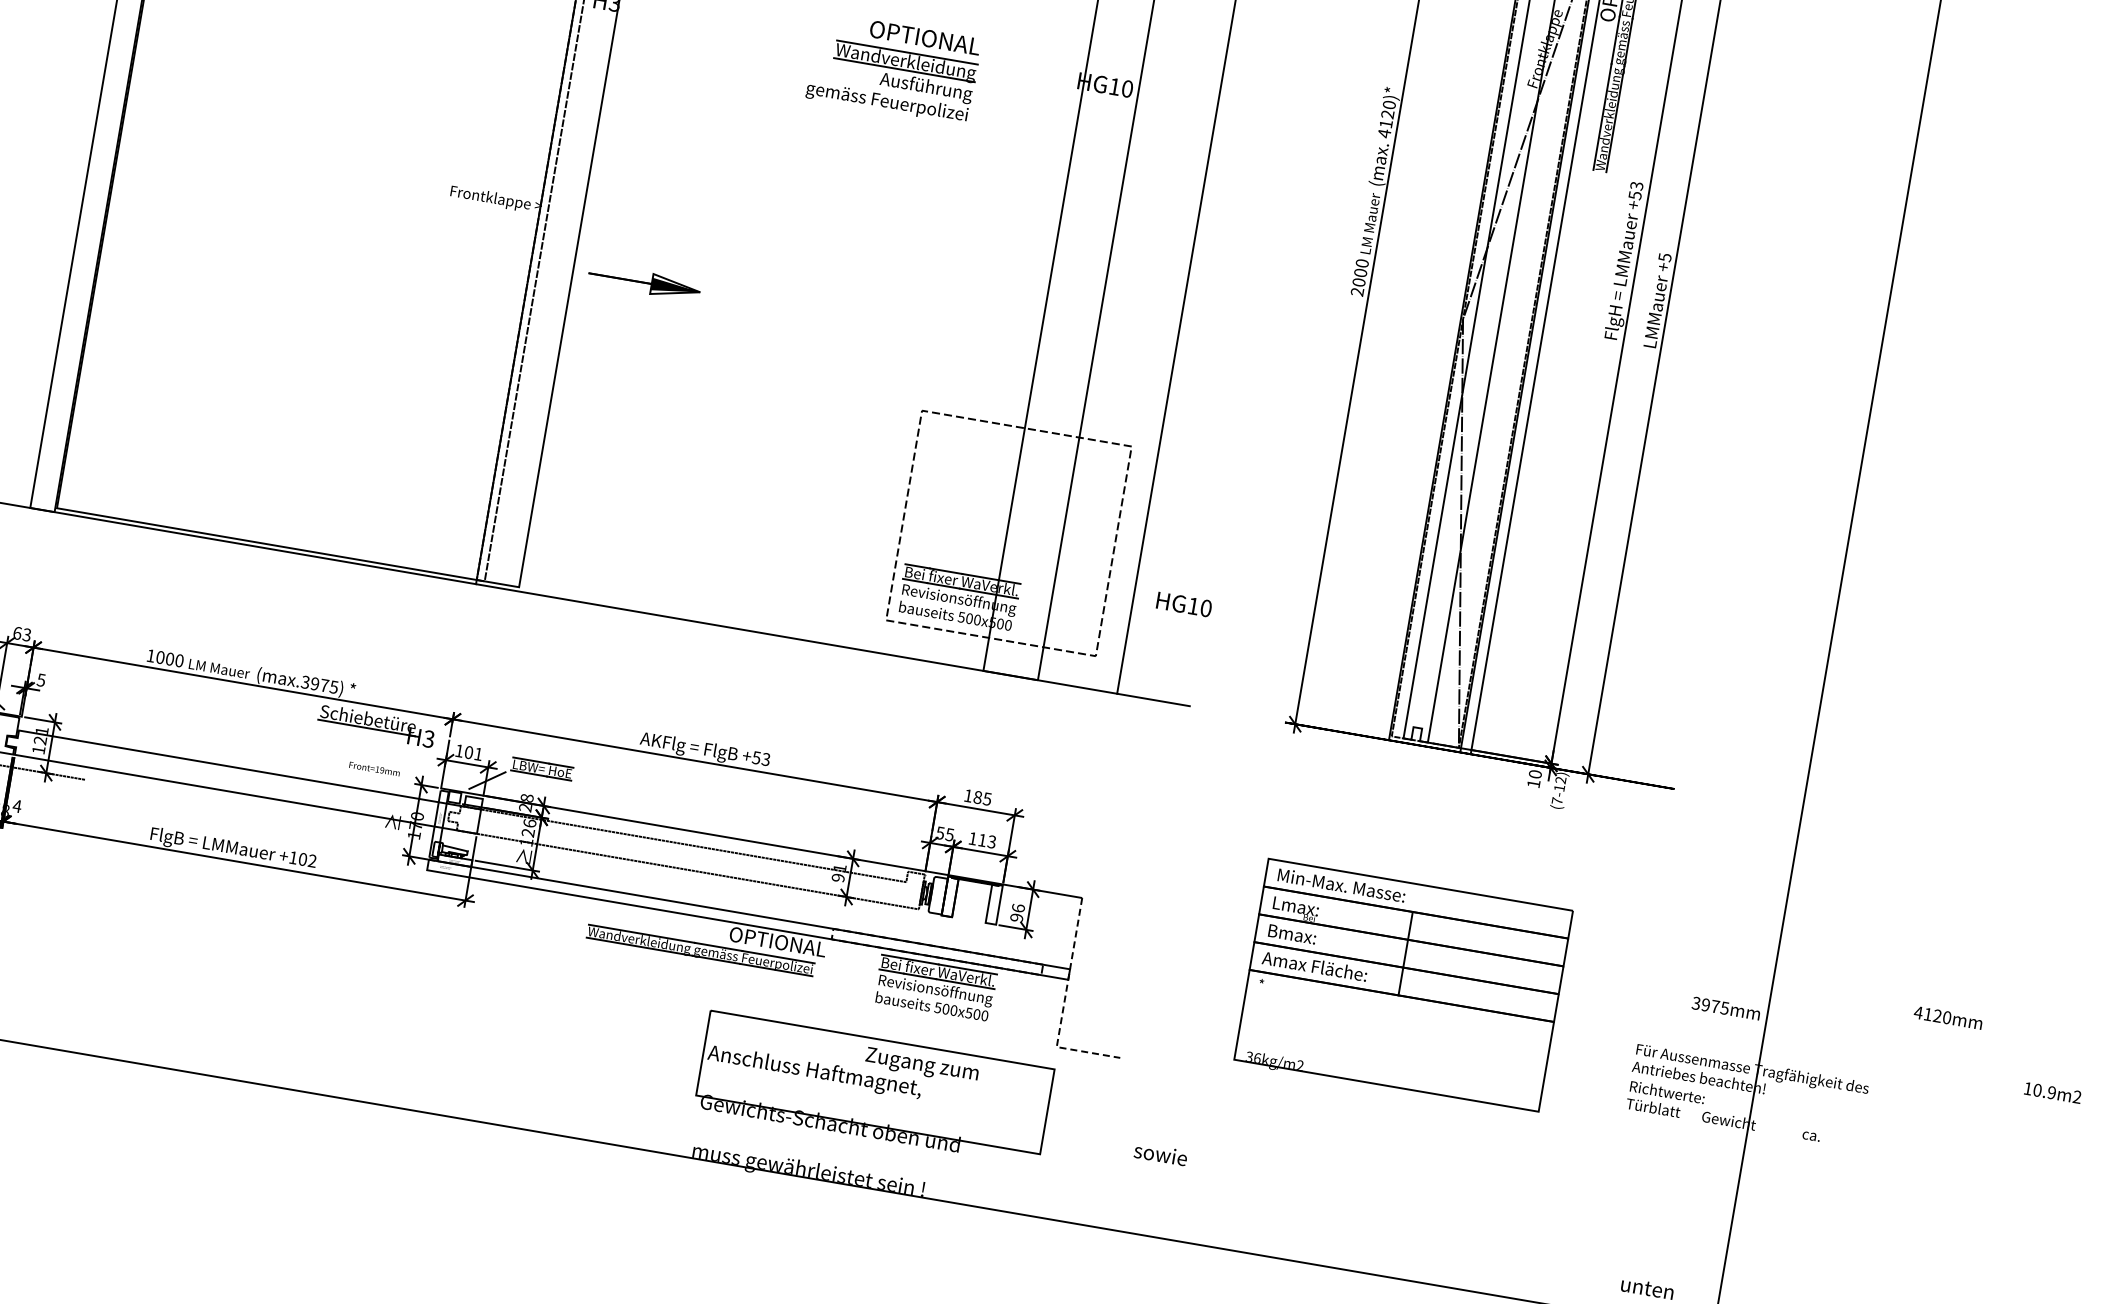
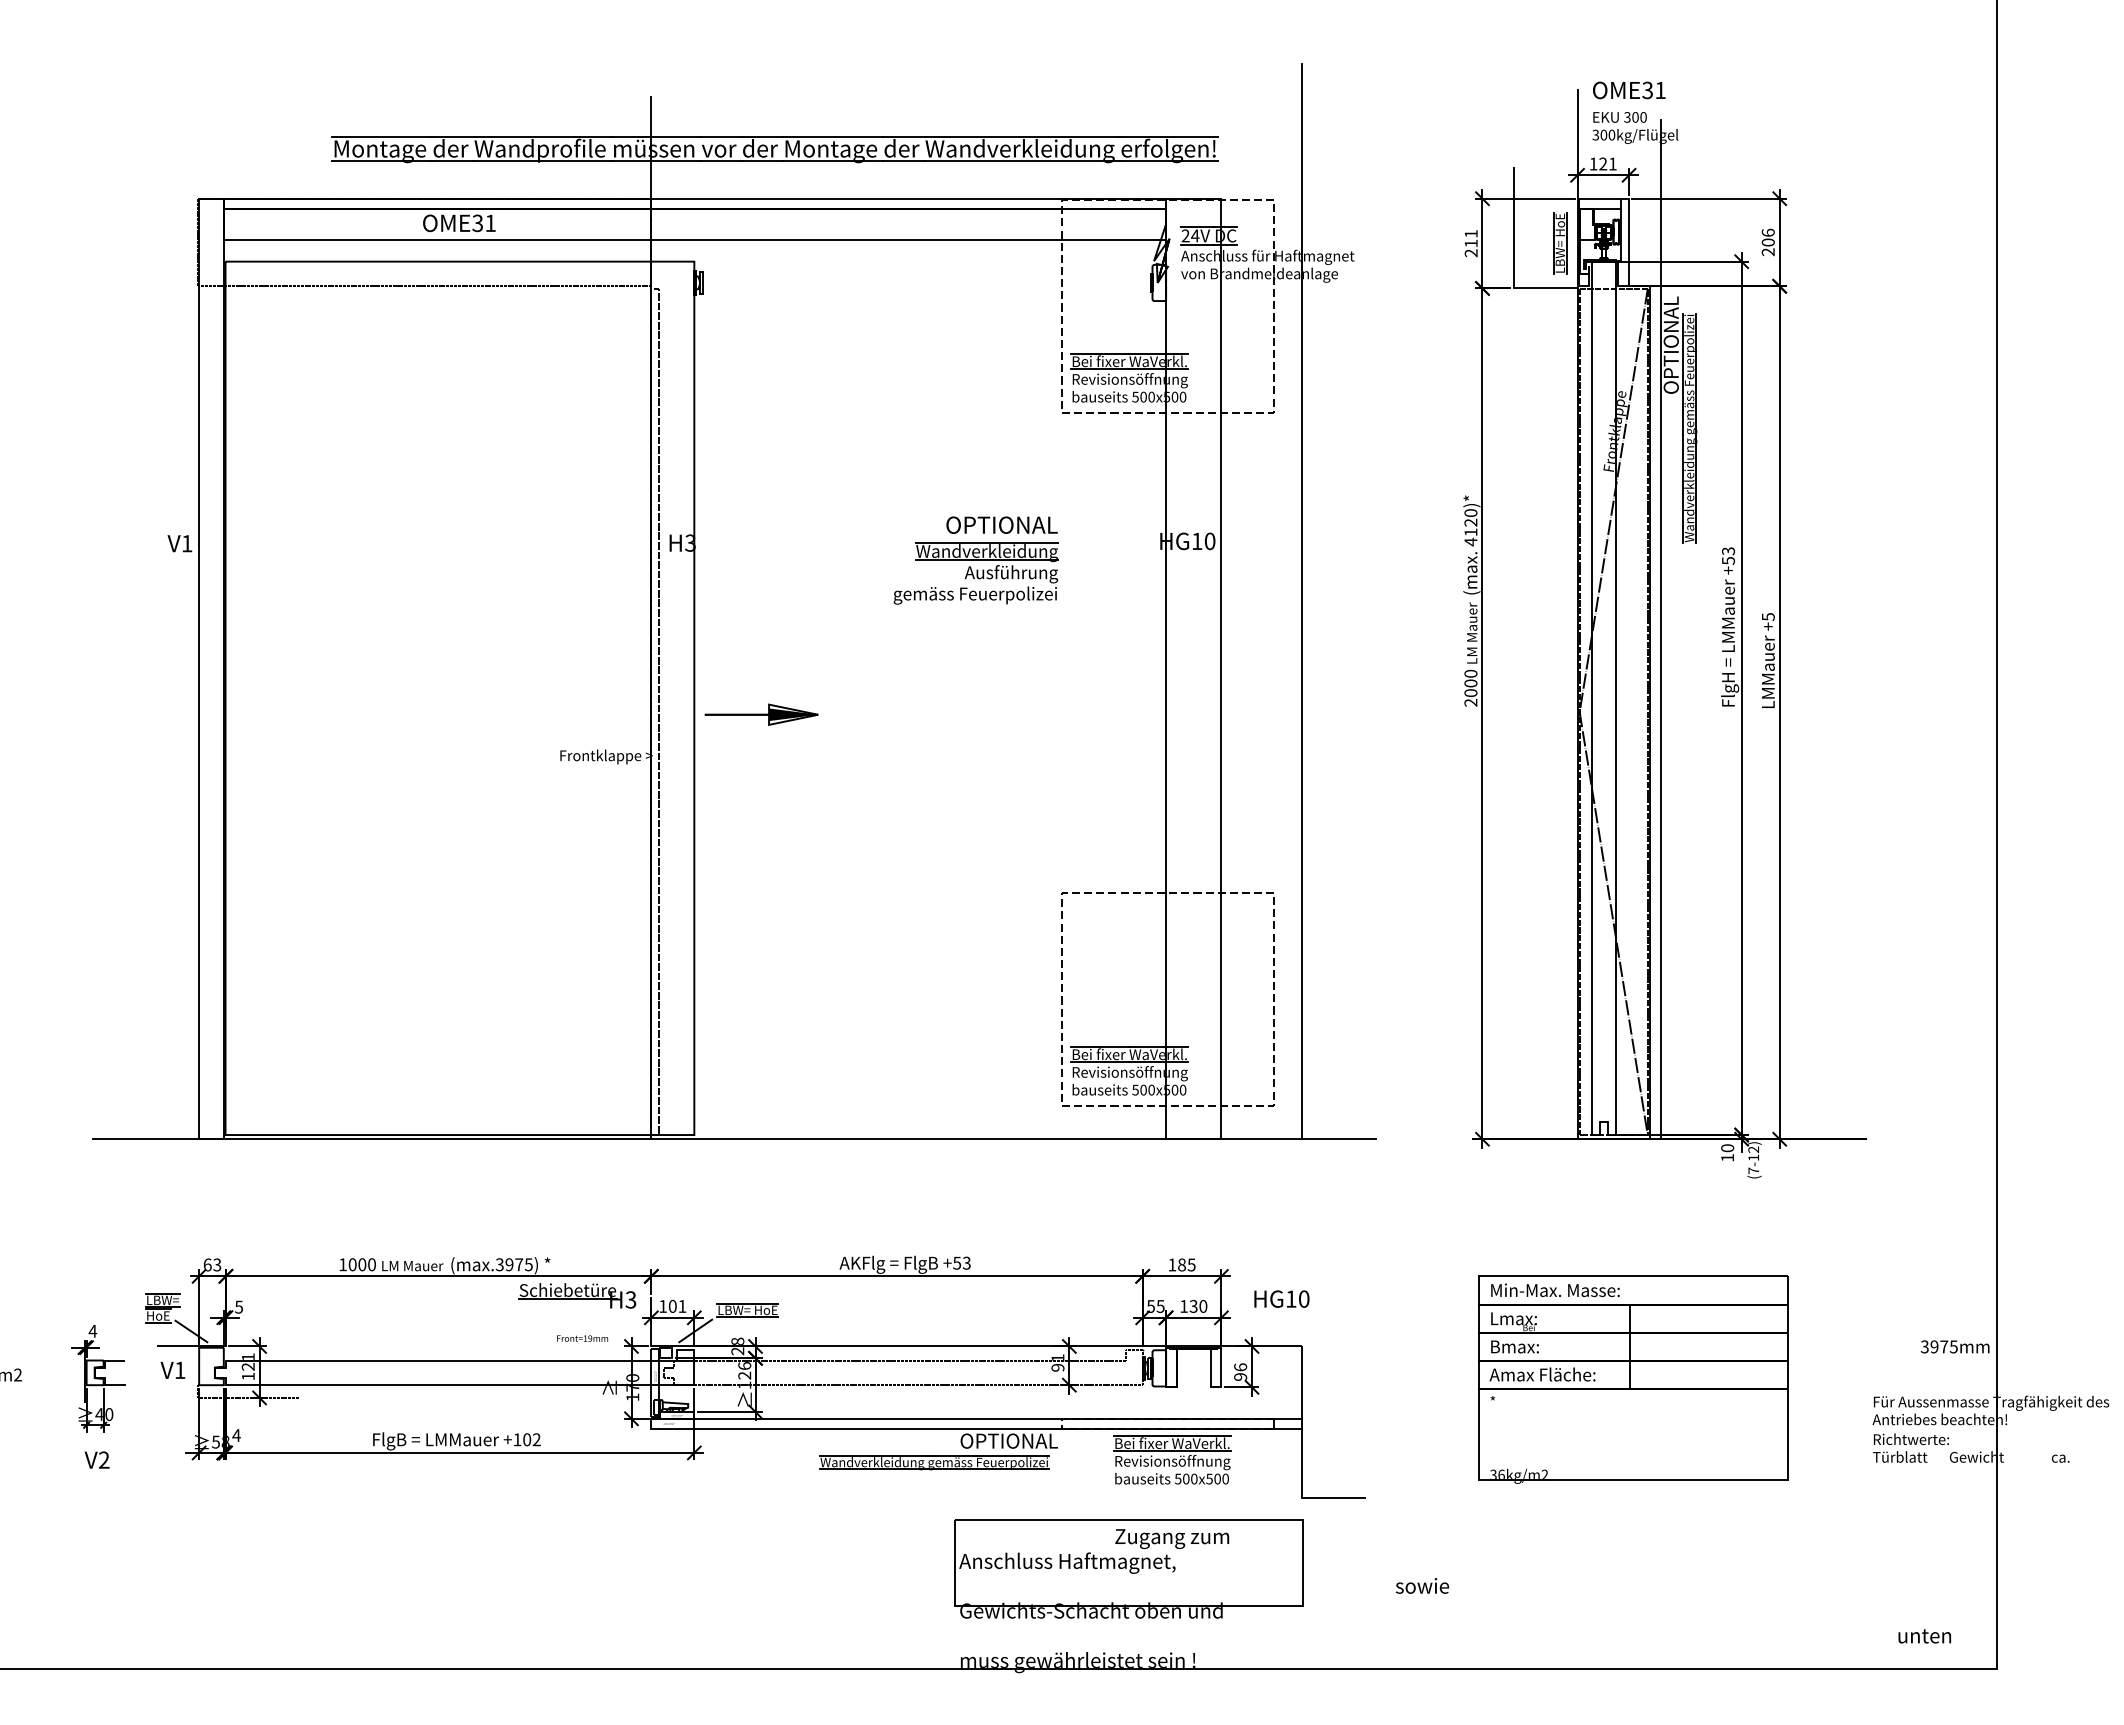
part: (644, 282) -> (761, 714), moved
text: (1183, 603) -> (1281, 1298), moved
text: (987, 840) -> (1198, 1305), 113 -> 130
line: (1063, 1004) -> (1301, 1454), dashed -> solid

